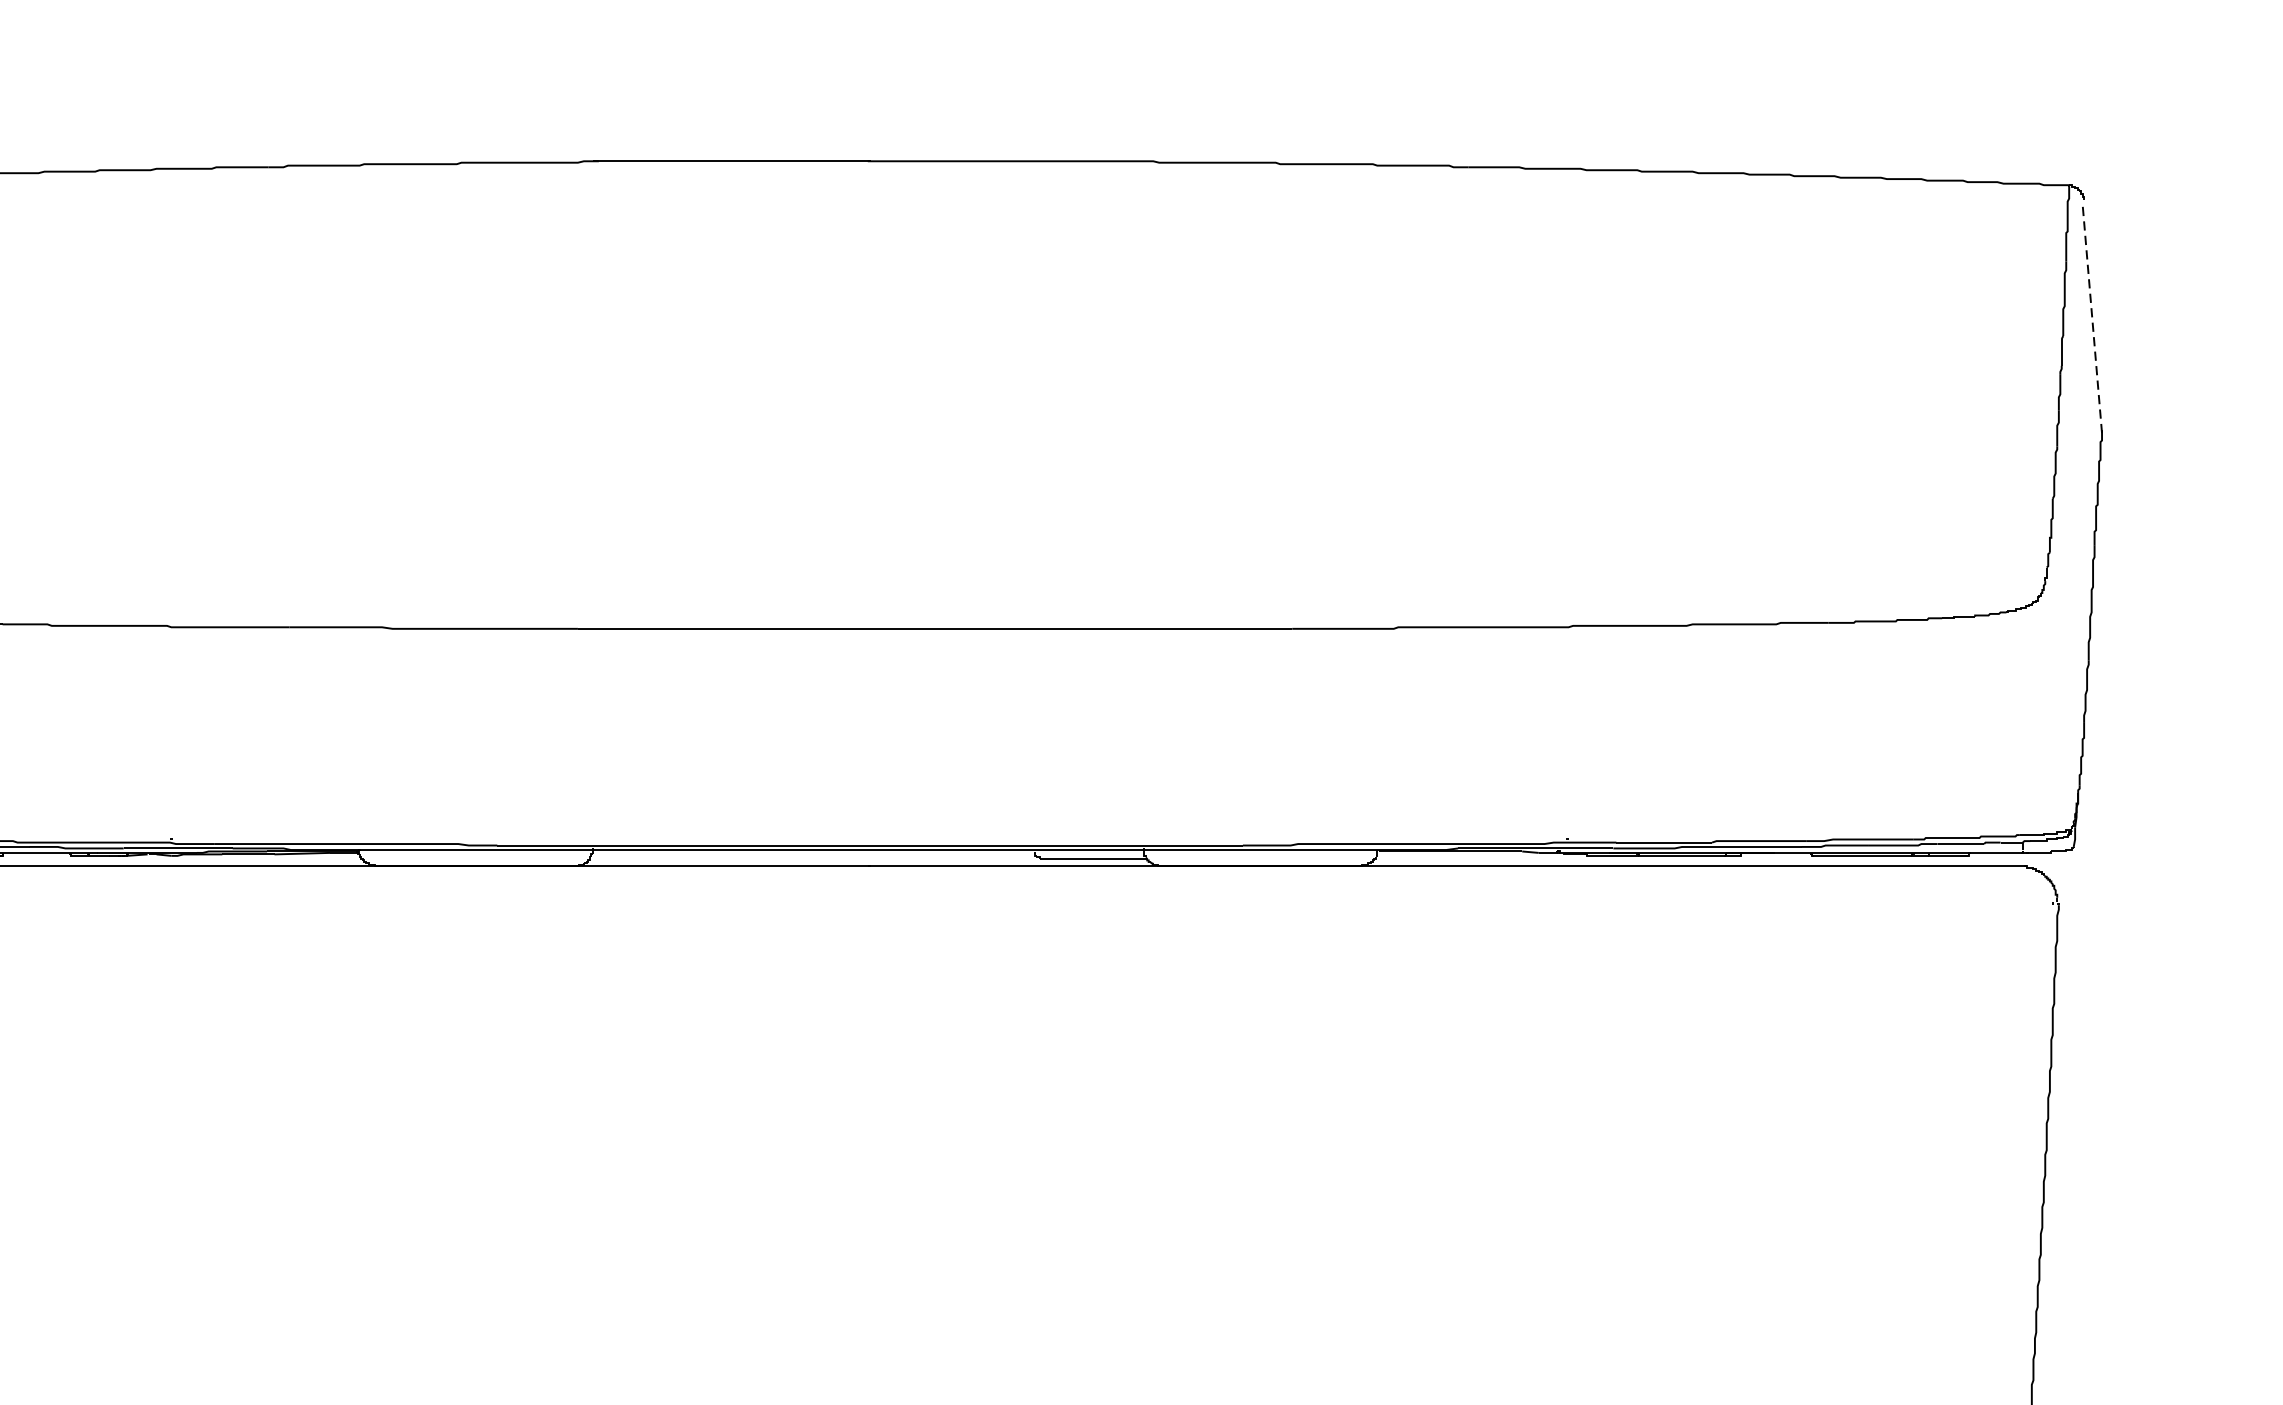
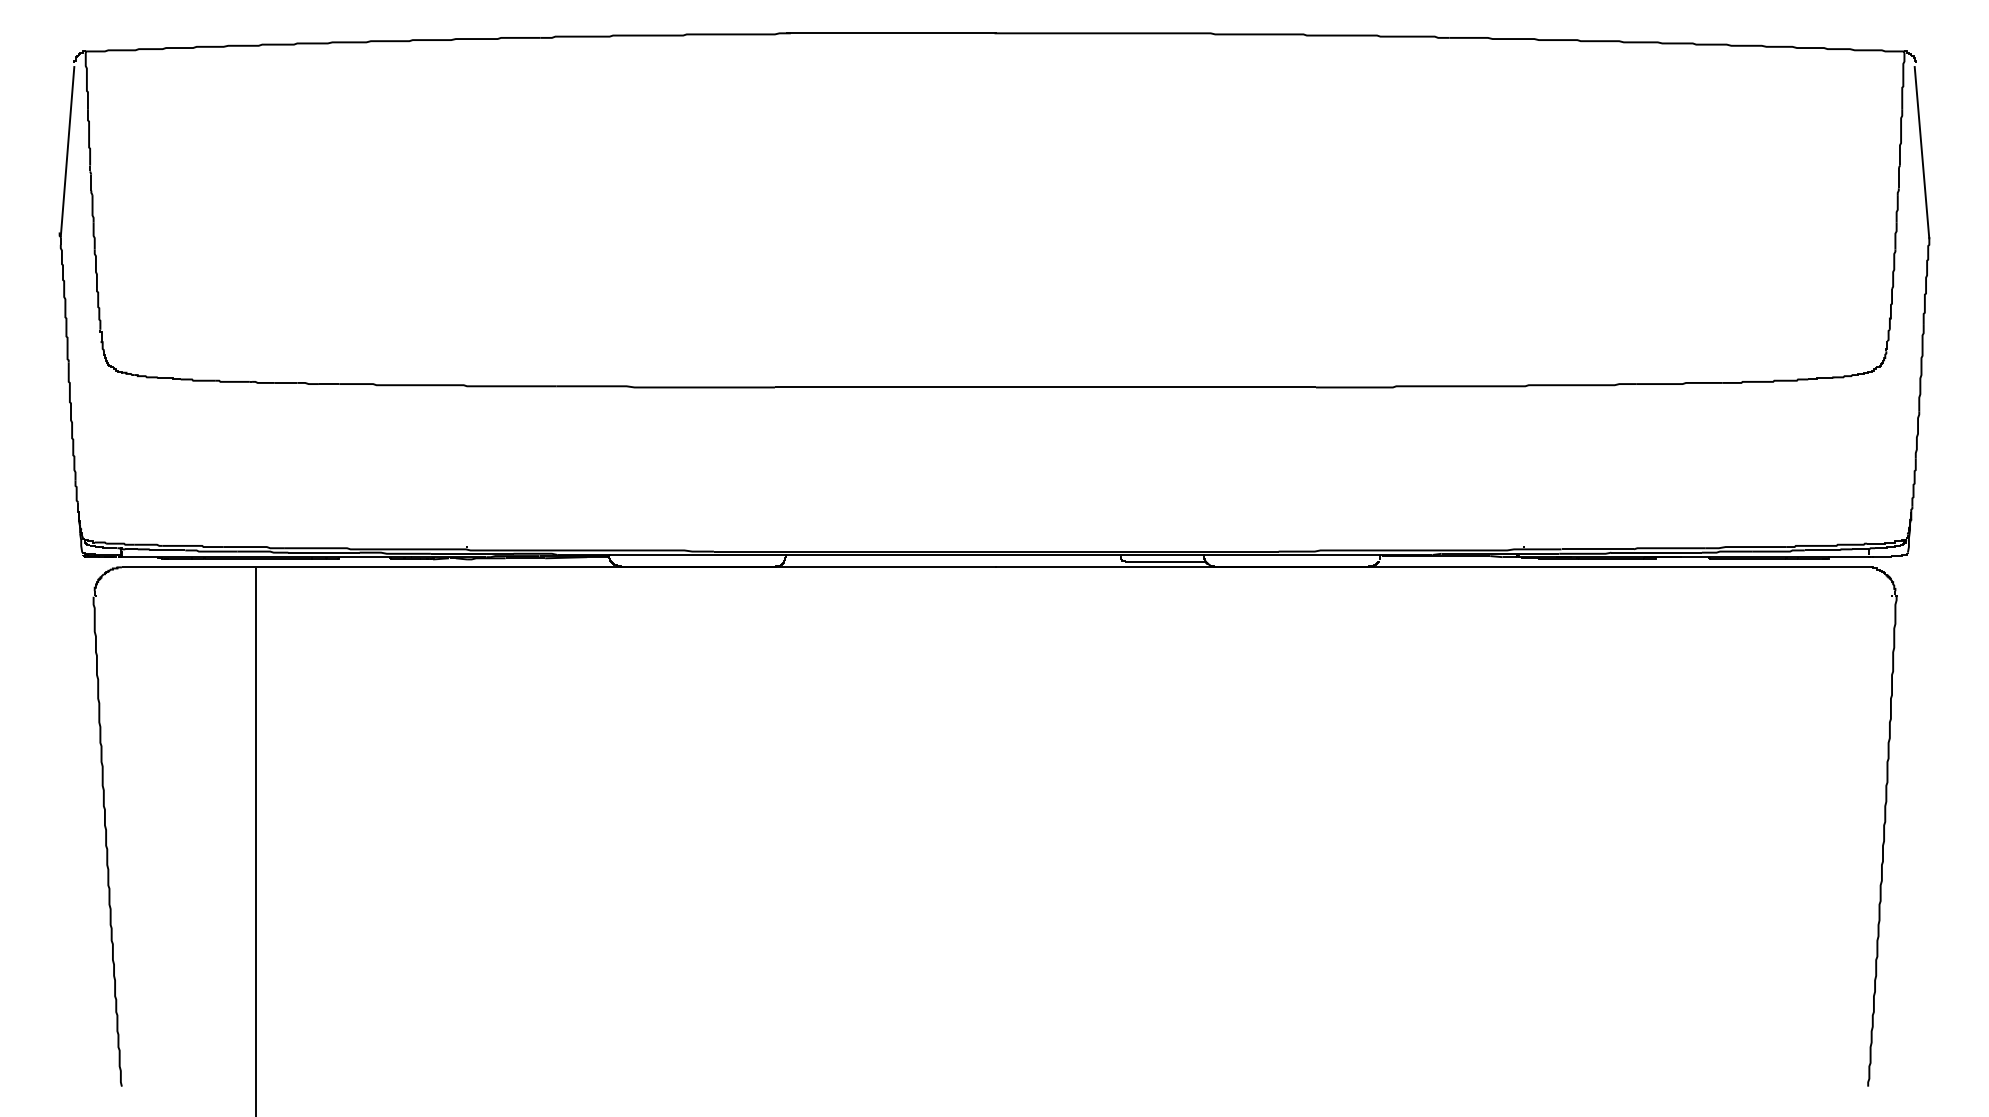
line: (2091, 318) -> (1921, 152), dashed -> solid

